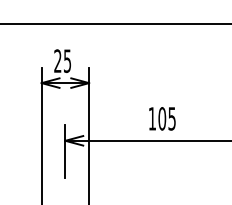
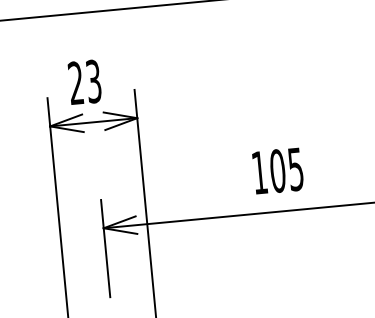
text: (67, 60) -> (93, 80), 25 -> 23

